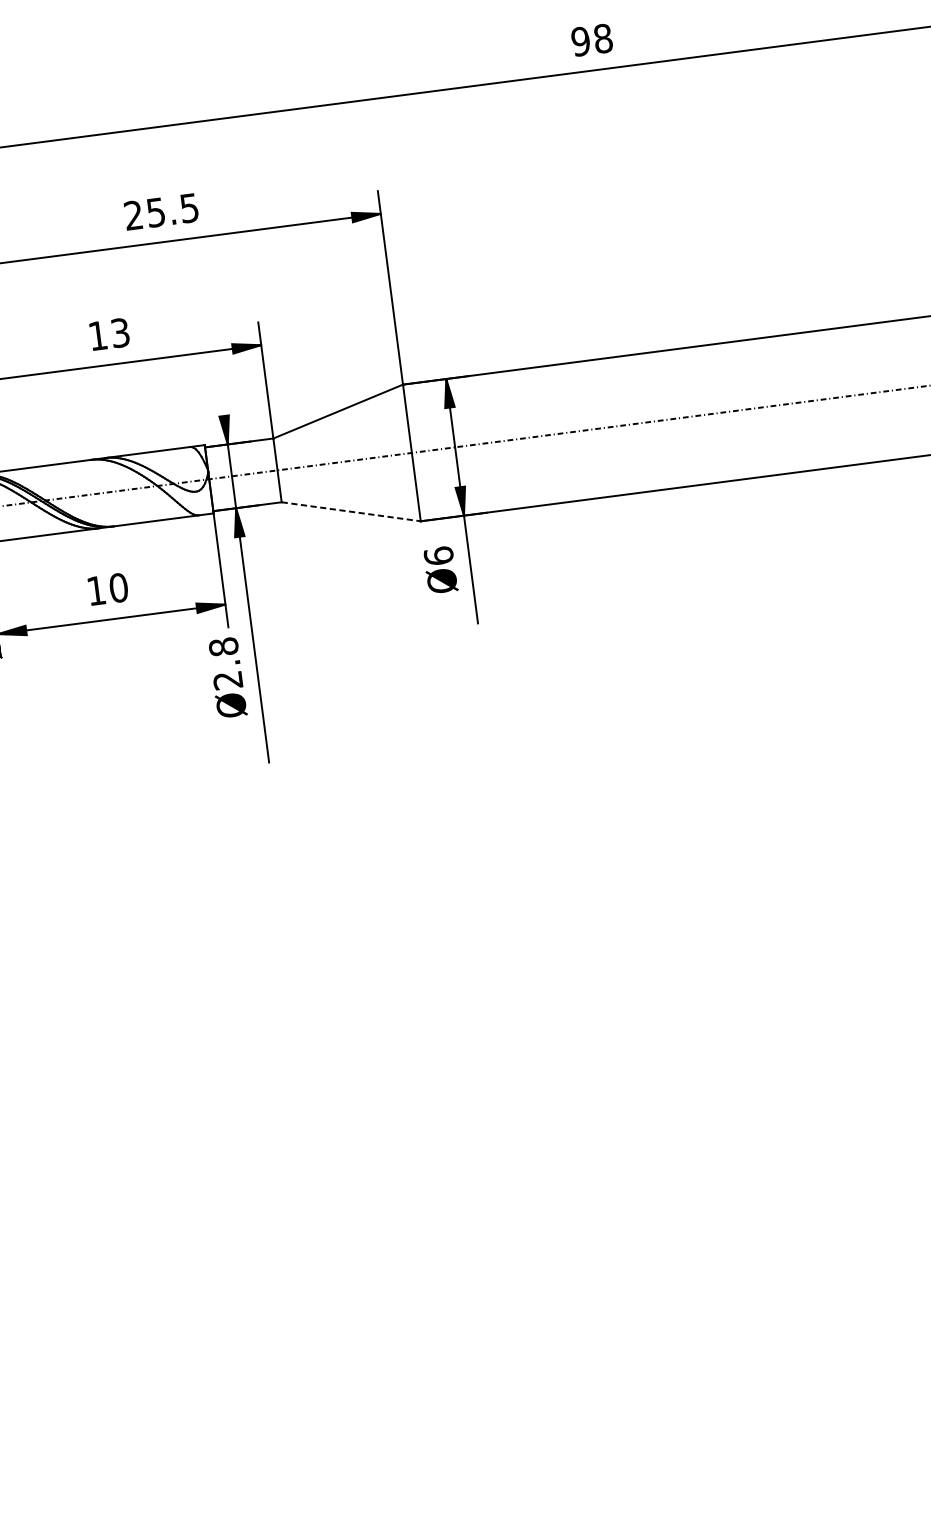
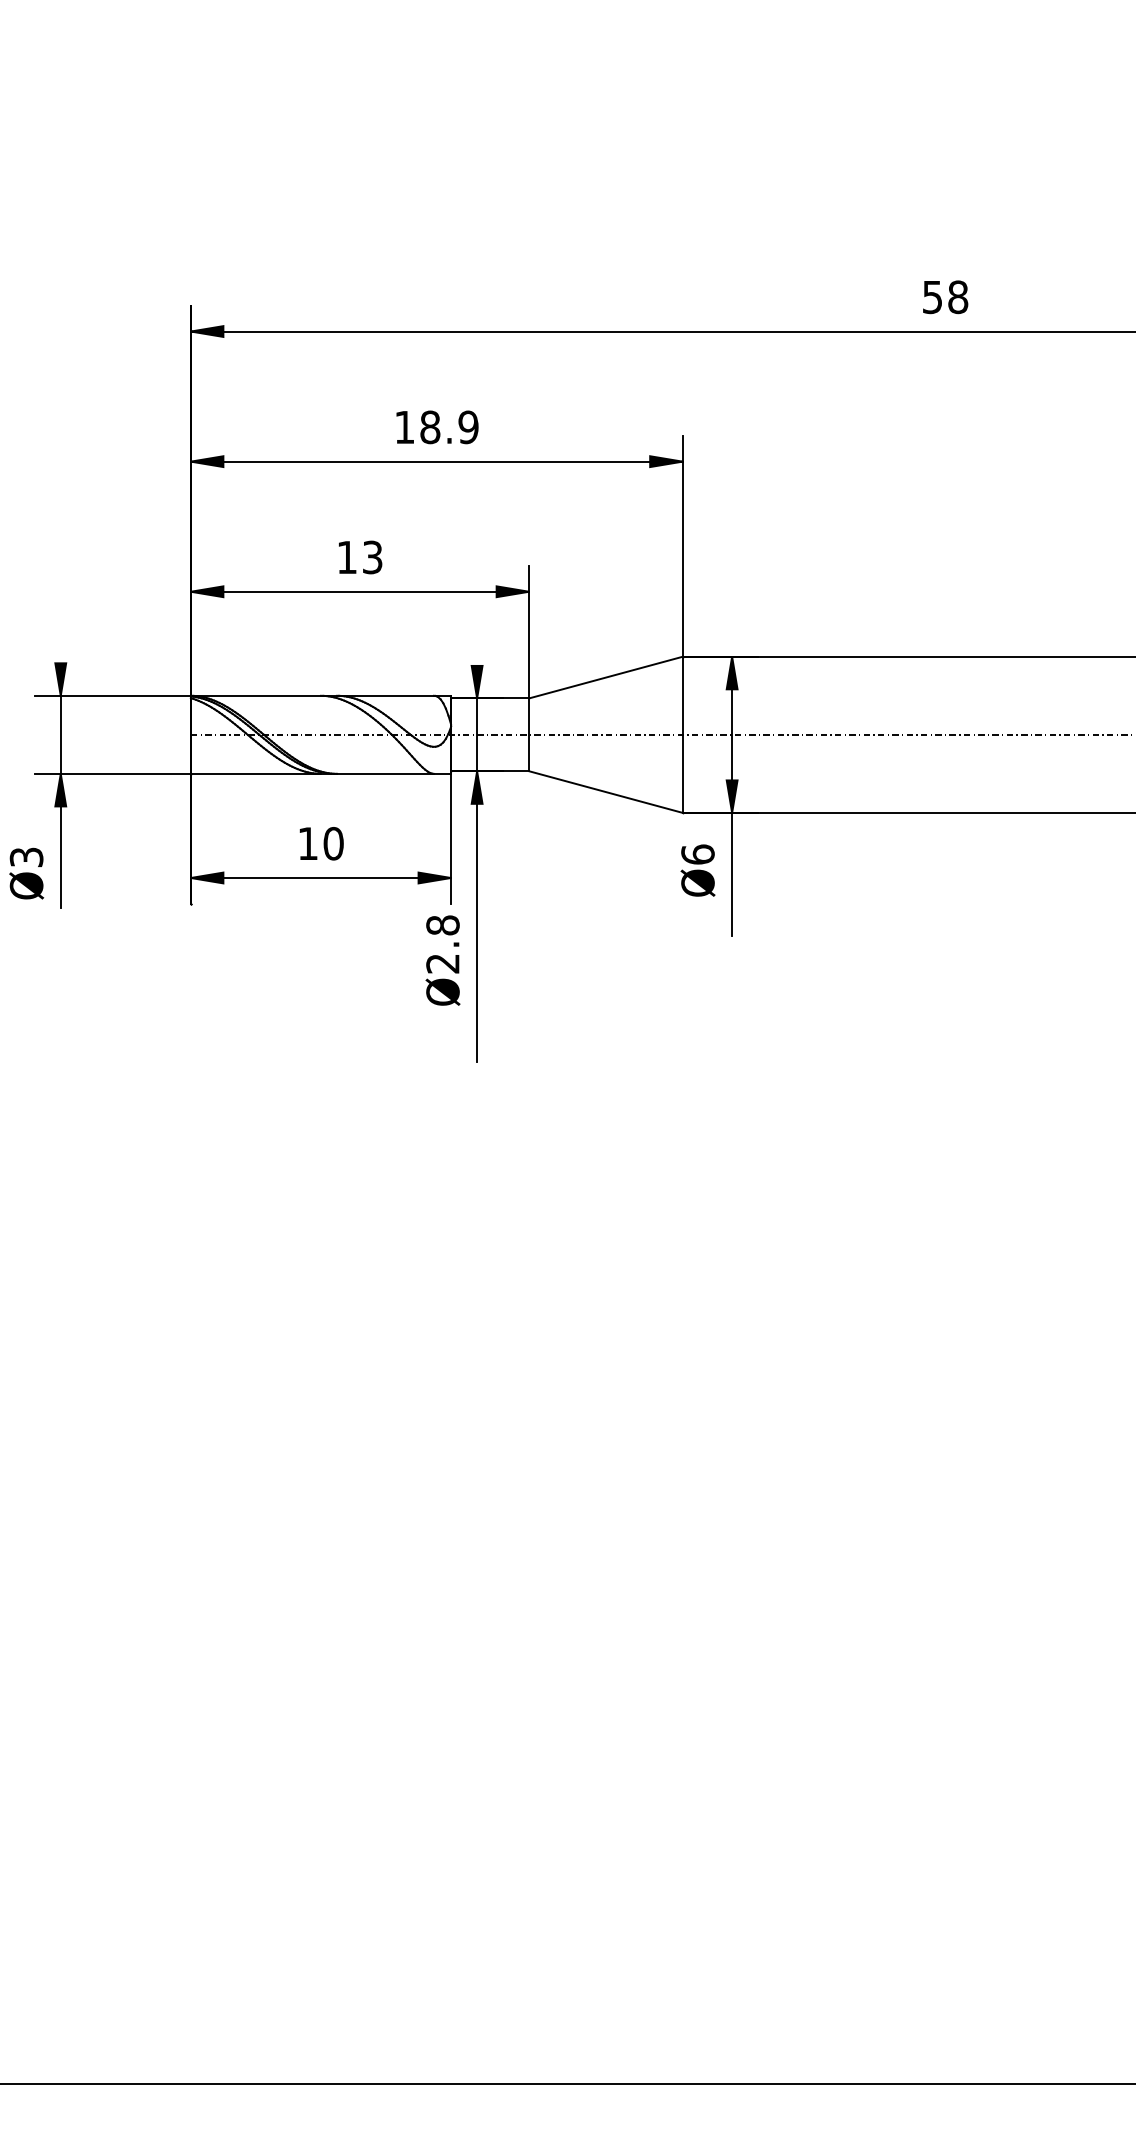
text: (580, 40) -> (932, 296), 98 -> 58
text: (161, 211) -> (436, 427), 25.5 -> 18.9
line: (350, 512) -> (605, 792), dashed -> solid

